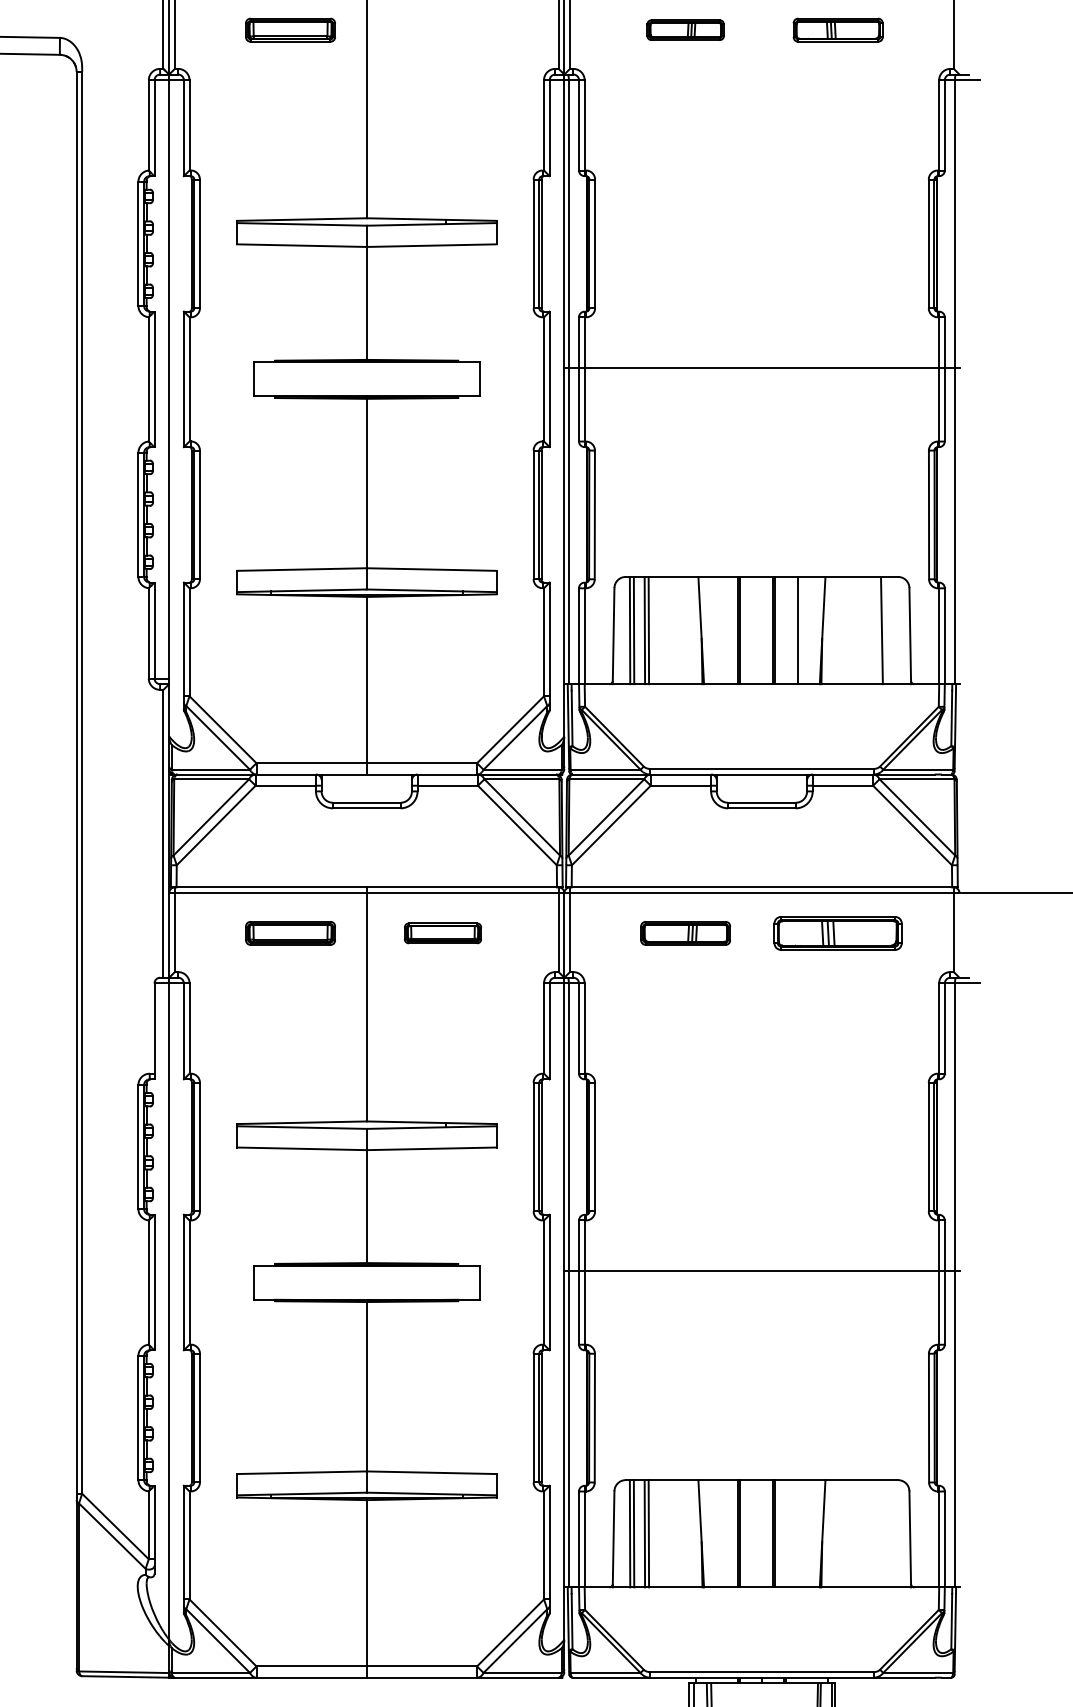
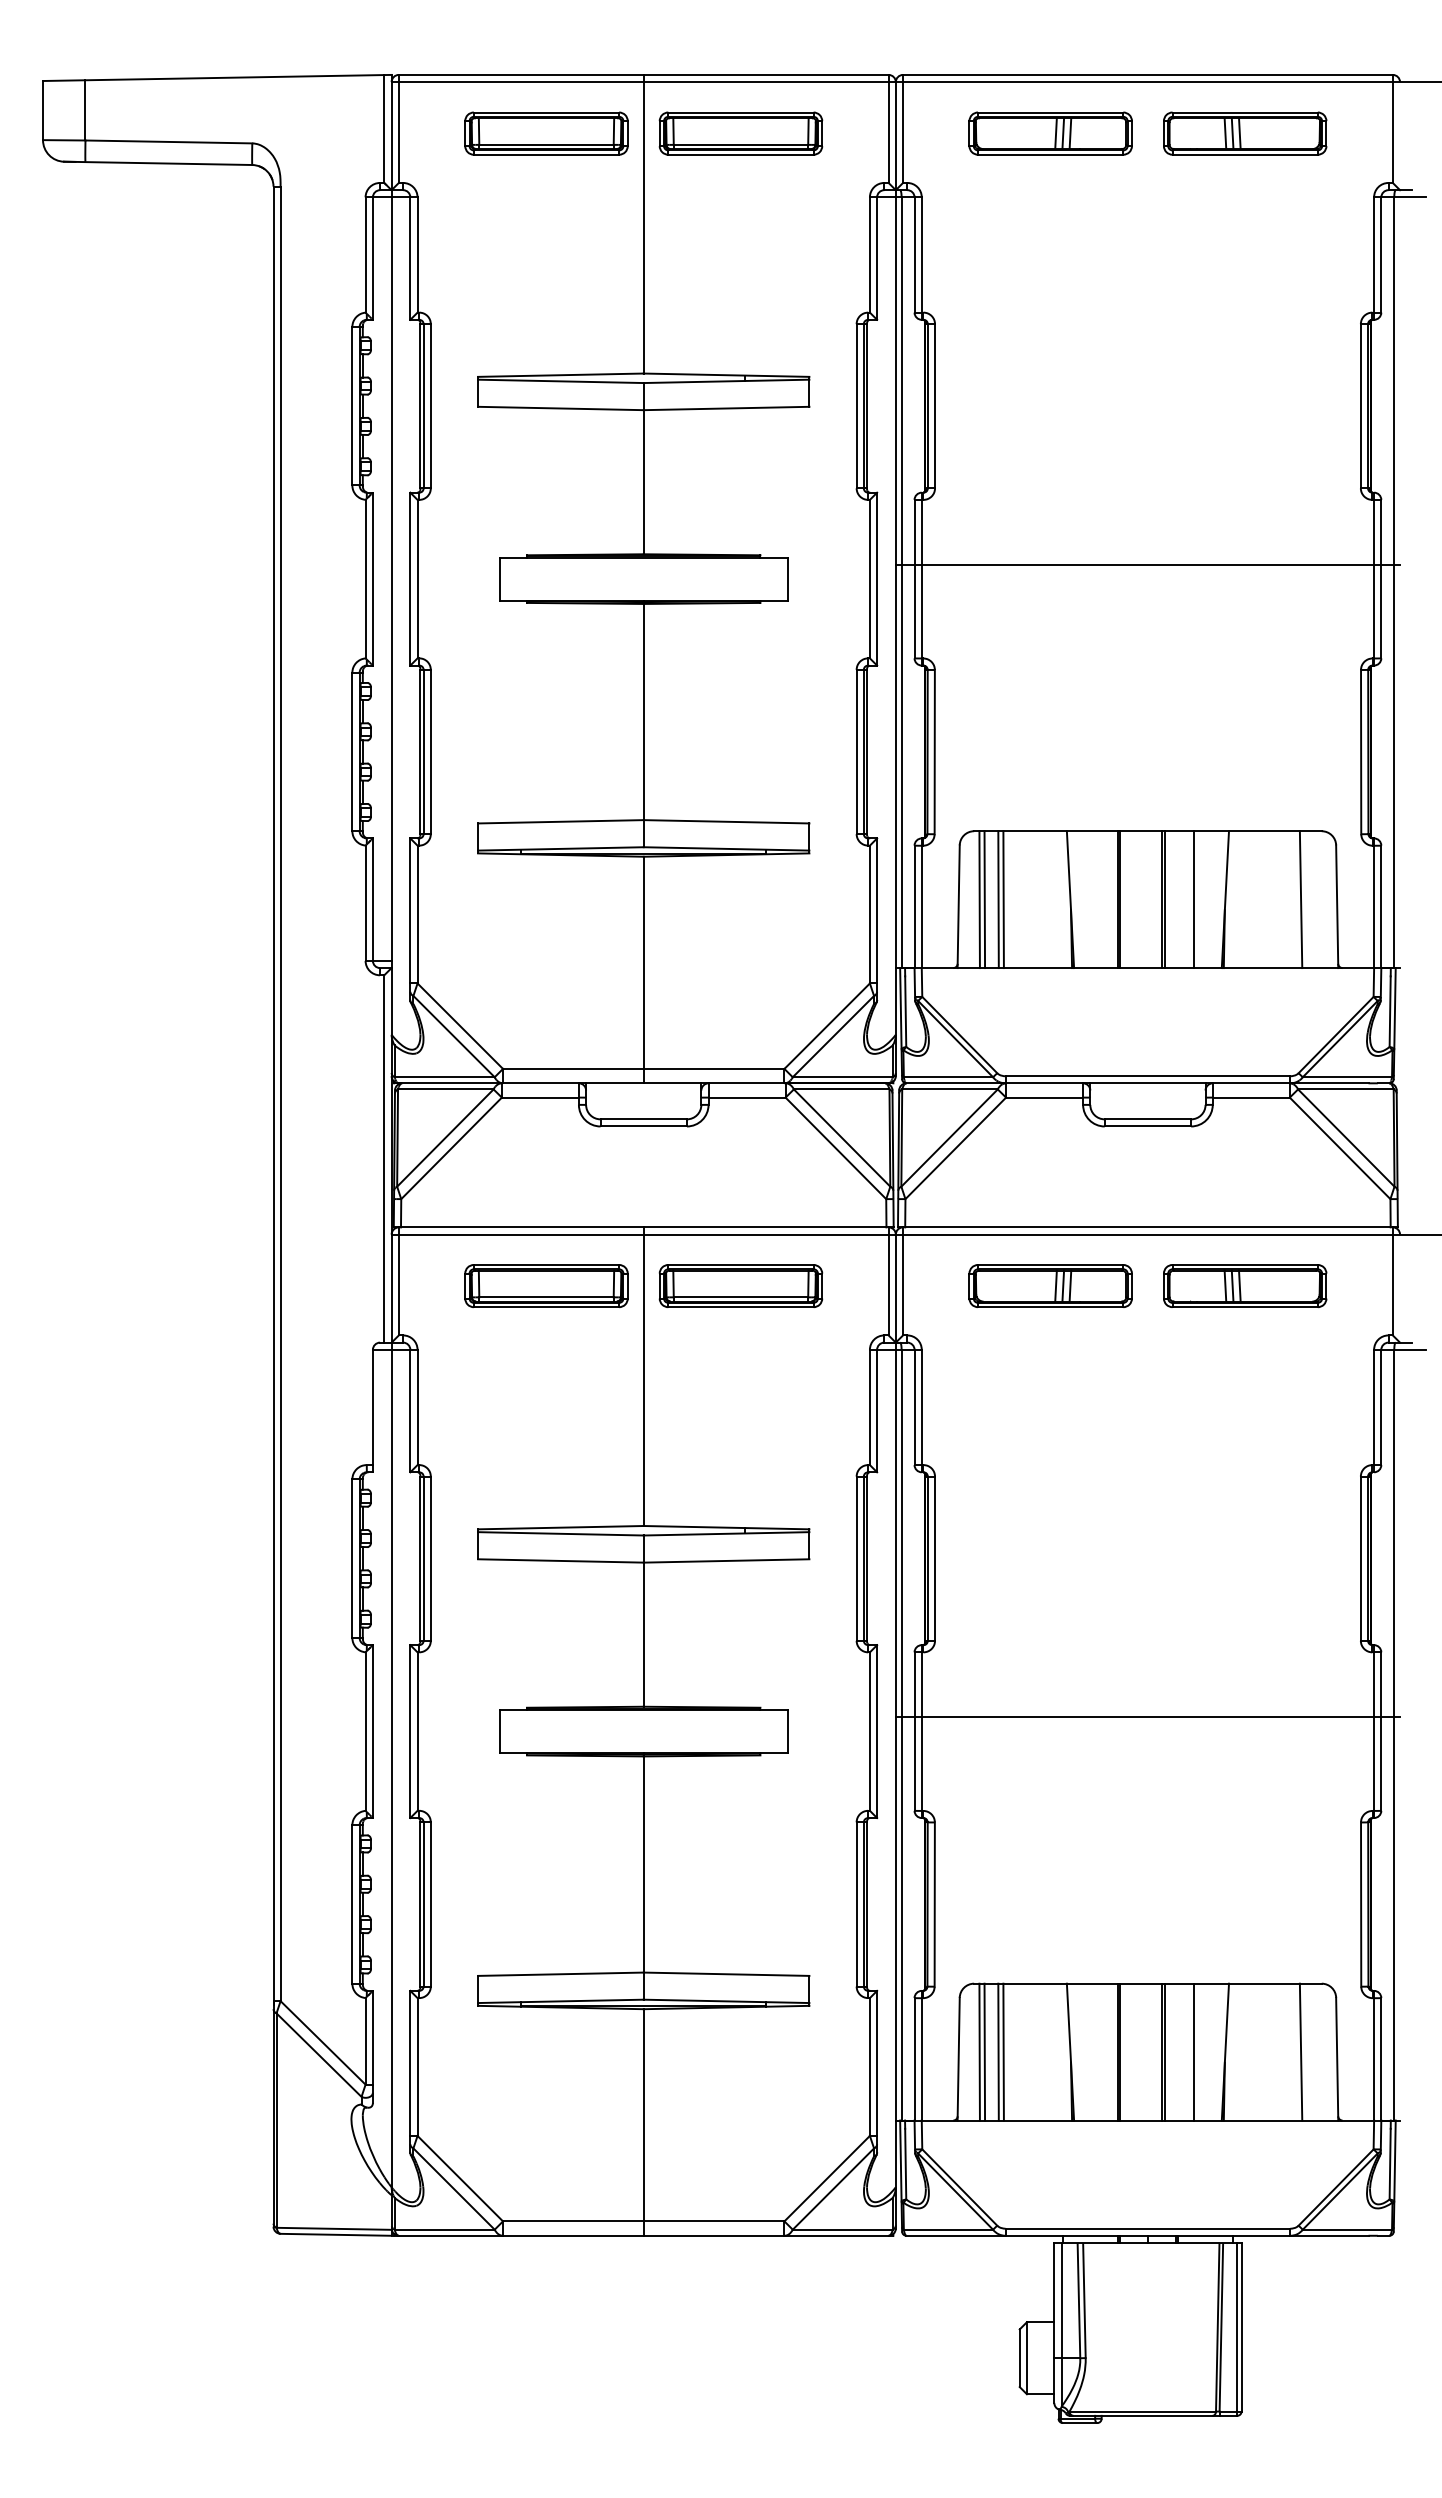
part: (290, 30) -> (546, 133), size x1.43
part: (442, 30) -> (740, 133), added
part: (685, 30) -> (1050, 133), size x1.67
part: (838, 30) -> (1245, 133), size x1.43
part: (290, 932) -> (546, 1285), size x1.43
part: (442, 932) -> (740, 1285), size x1.67
part: (685, 932) -> (1050, 1285), size x1.43
line: (797, 1533) -> (1193, 2051), added
line: (881, 1533) -> (1300, 2051), added

